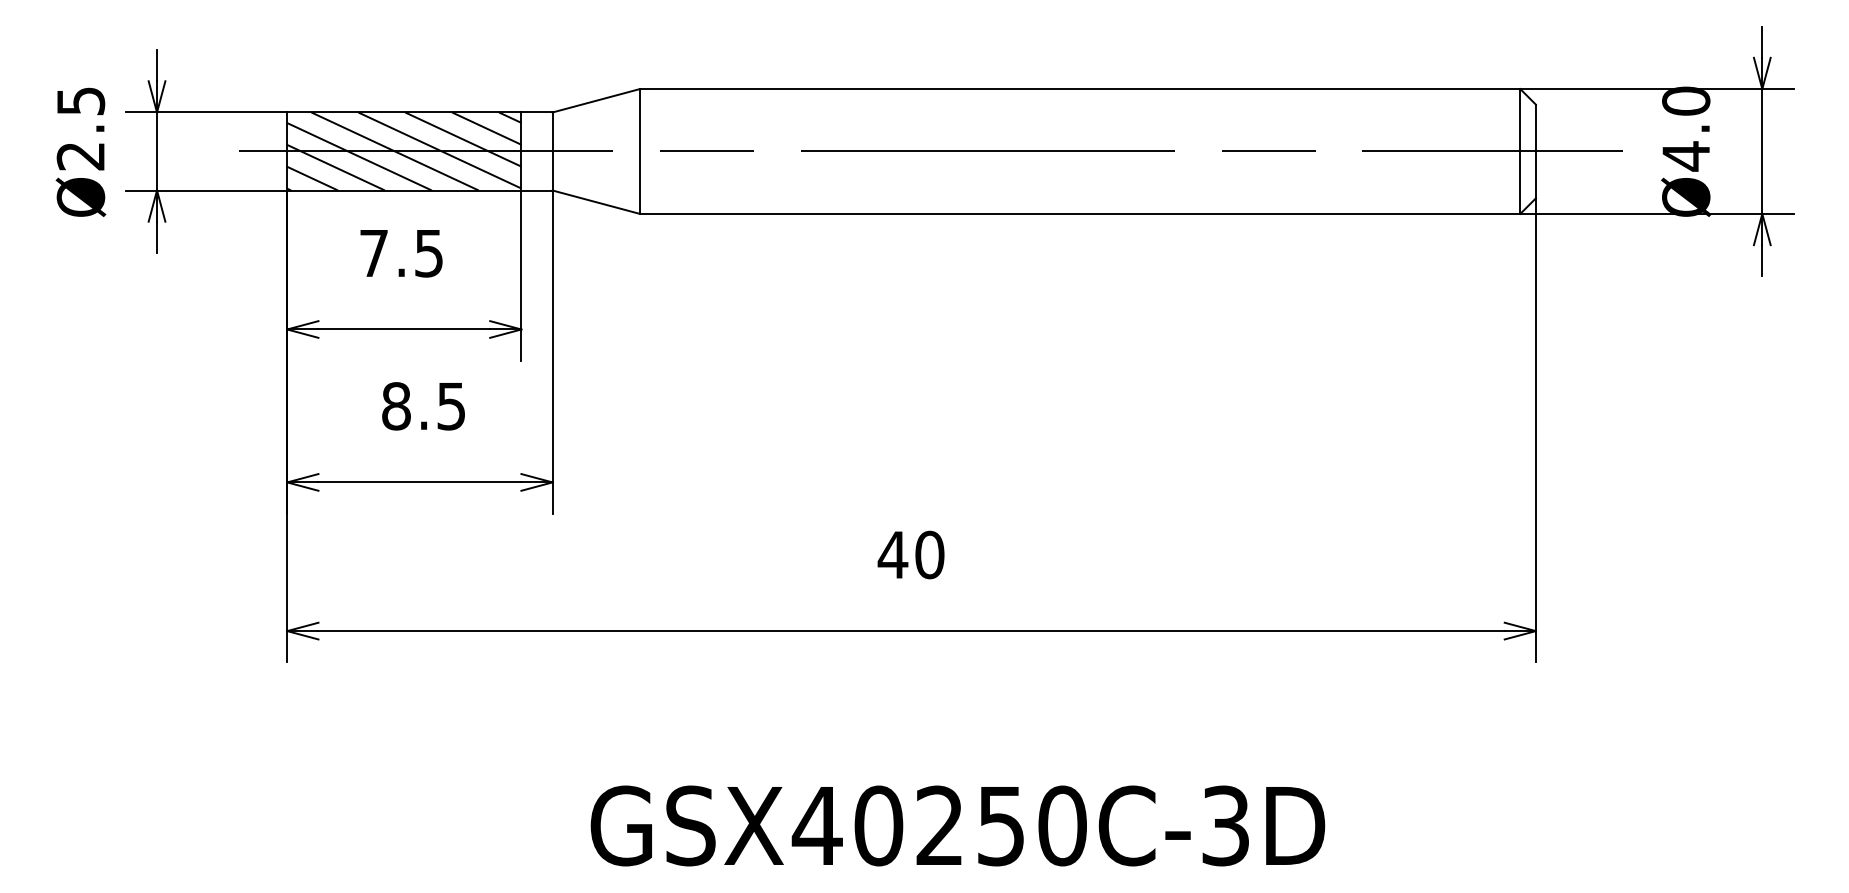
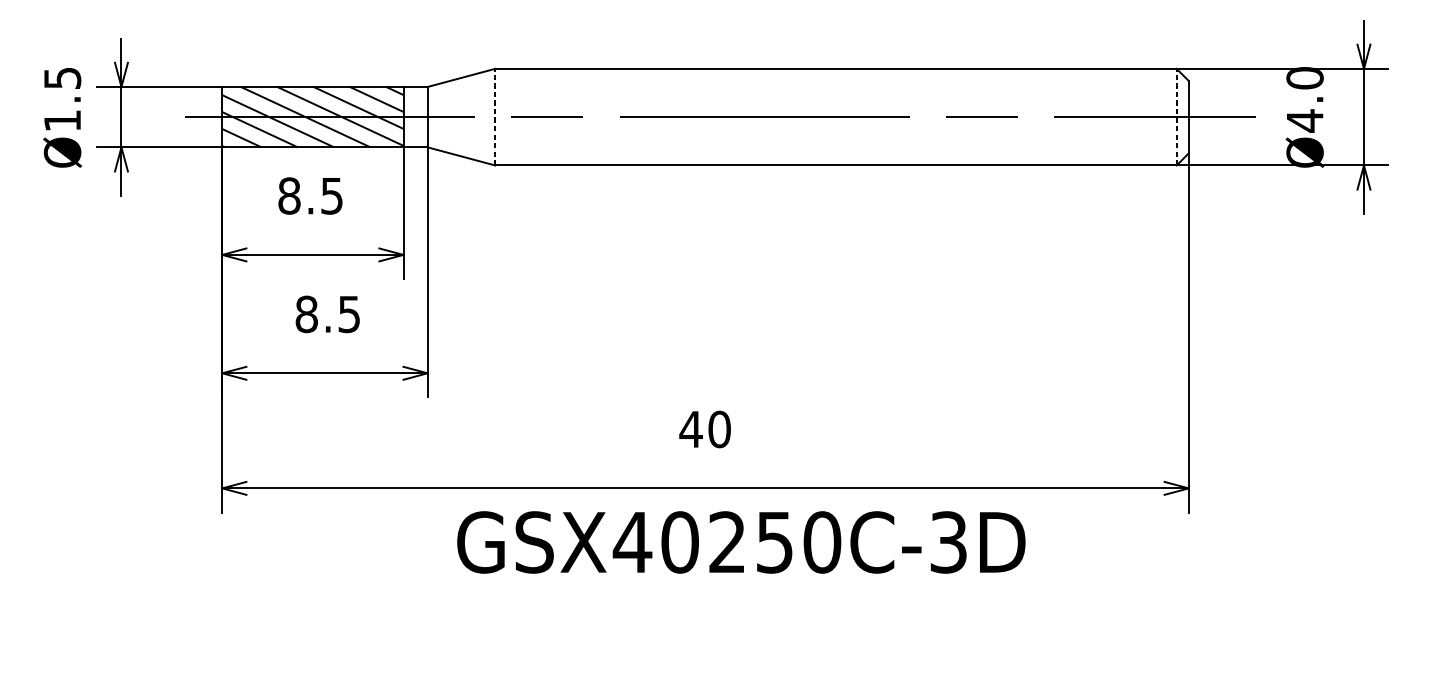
line: (639, 150) -> (494, 116), solid -> dashed
line: (1520, 150) -> (1176, 116), solid -> dashed
text: (80, 156) -> (62, 121), Ø2.5 -> Ø1.5
text: (373, 253) -> (289, 196), 7.5 -> 8.5
text: (957, 825) -> (741, 542), moved

